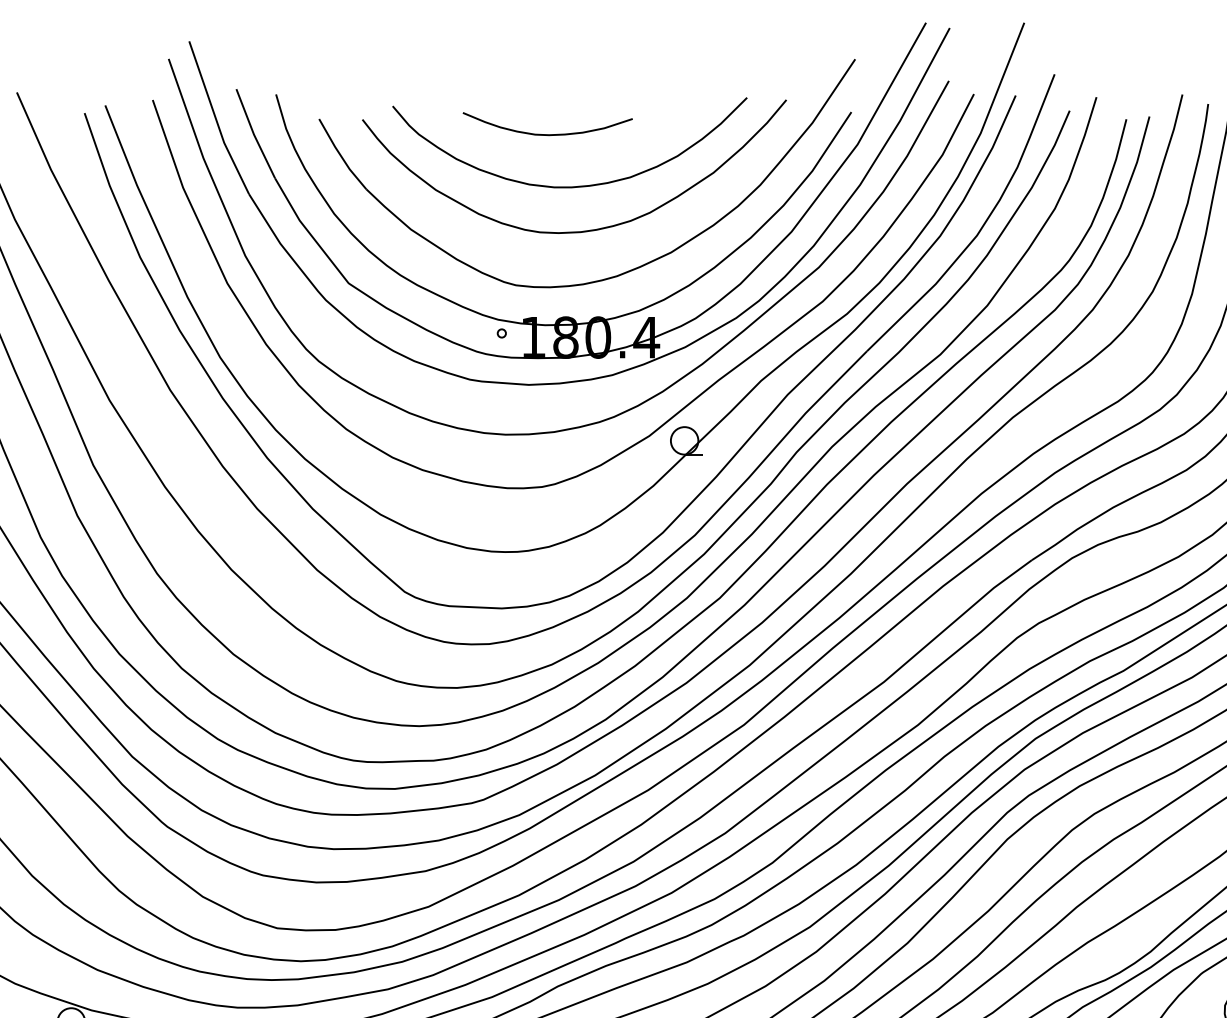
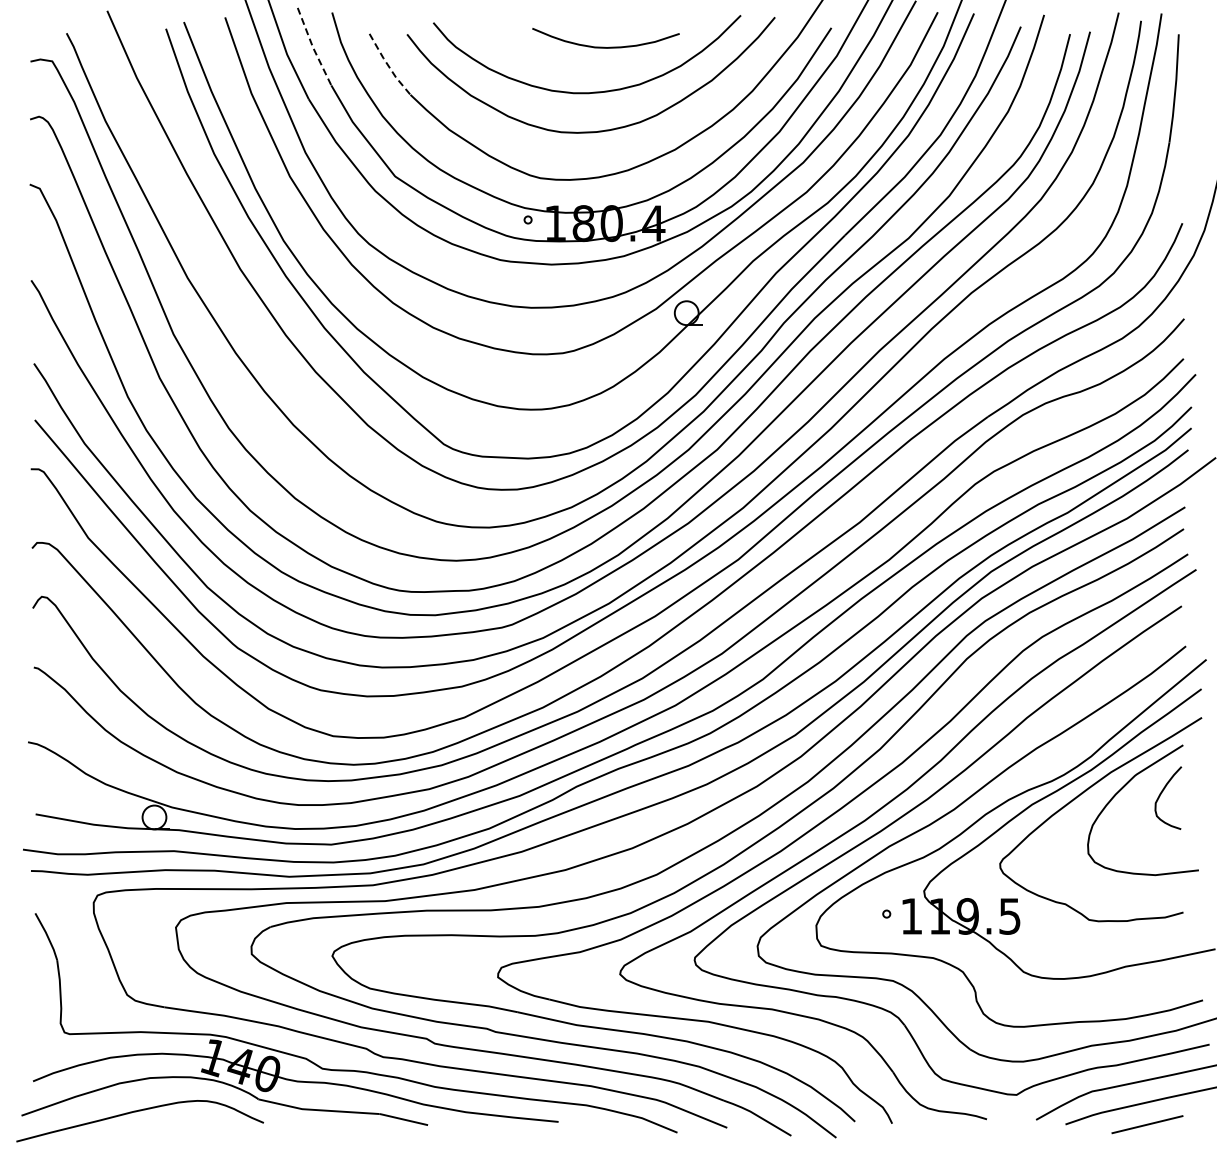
curve: (546, 133) -> (604, 46), moved
line: (254, 134) -> (313, 47), solid -> dashed
line: (340, 156) -> (388, 66), solid -> dashed

